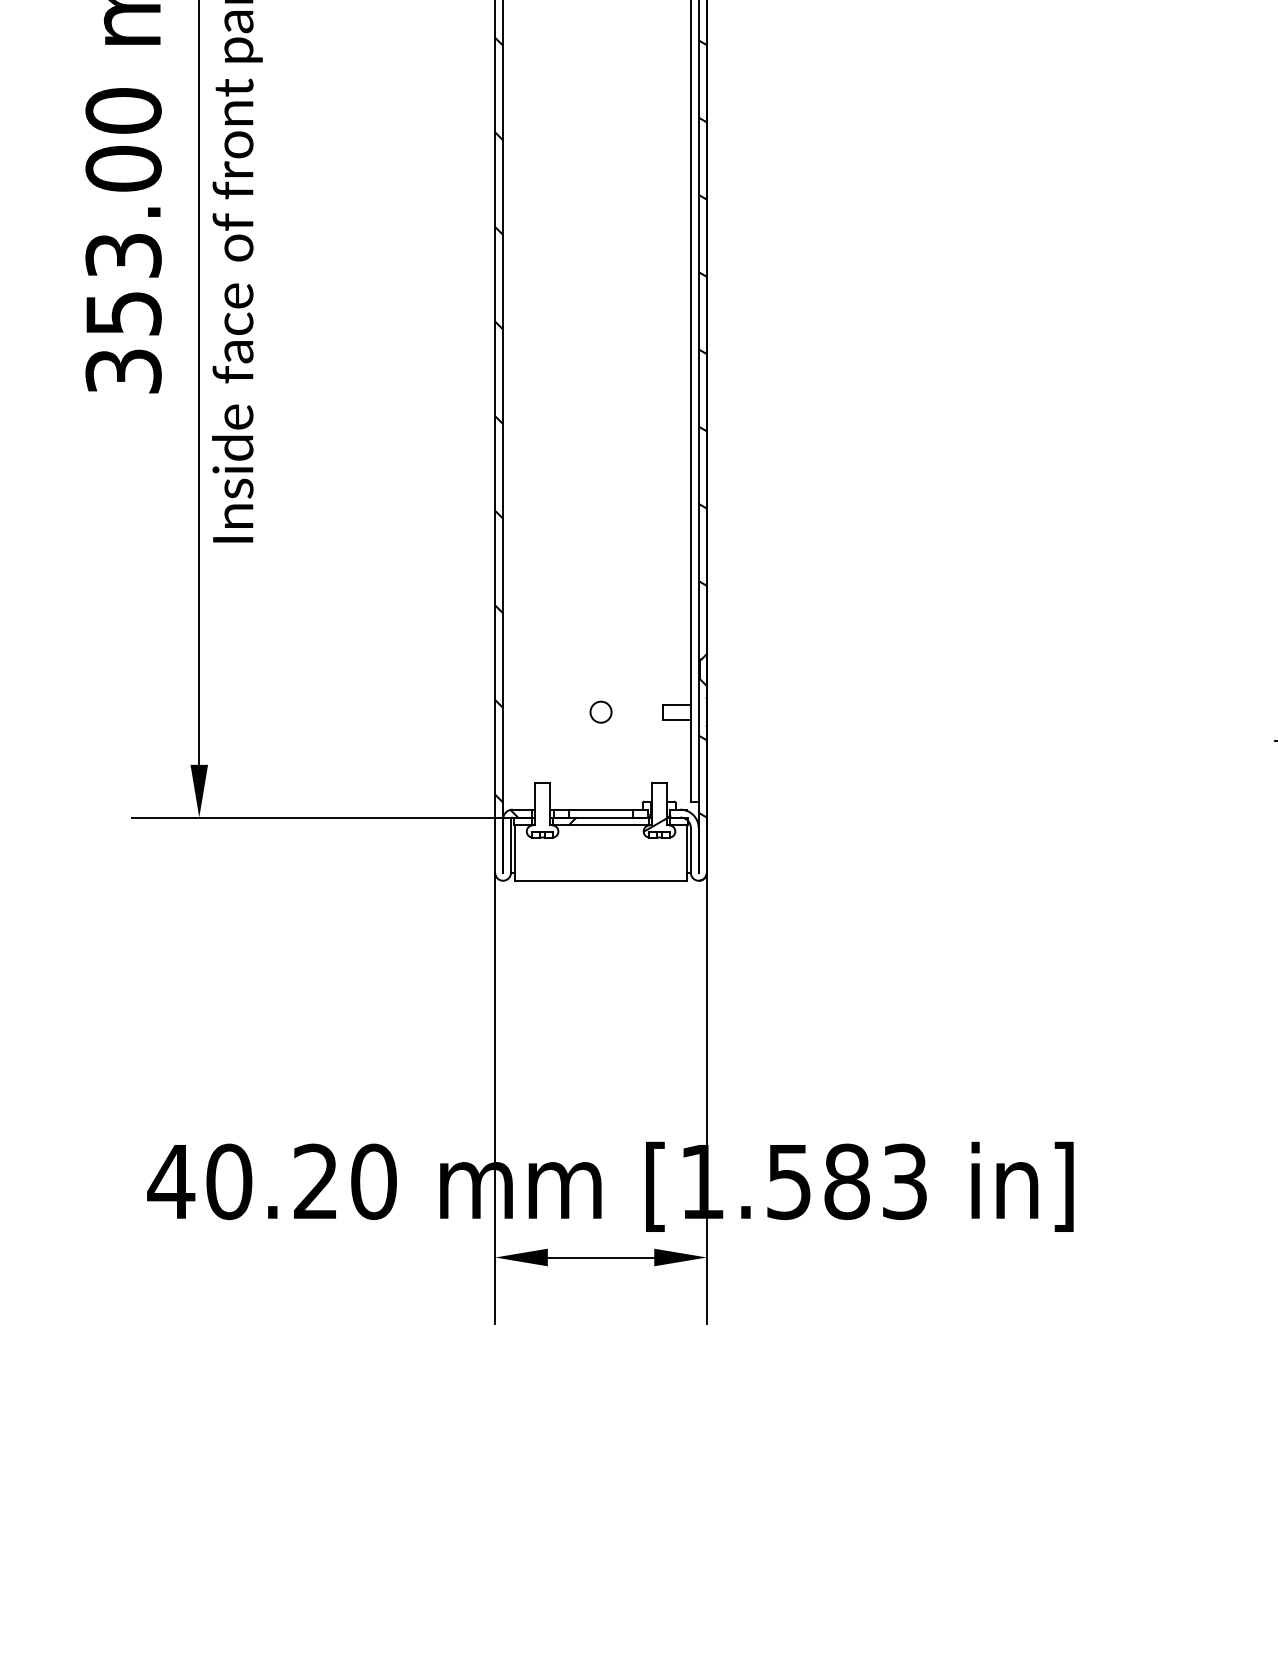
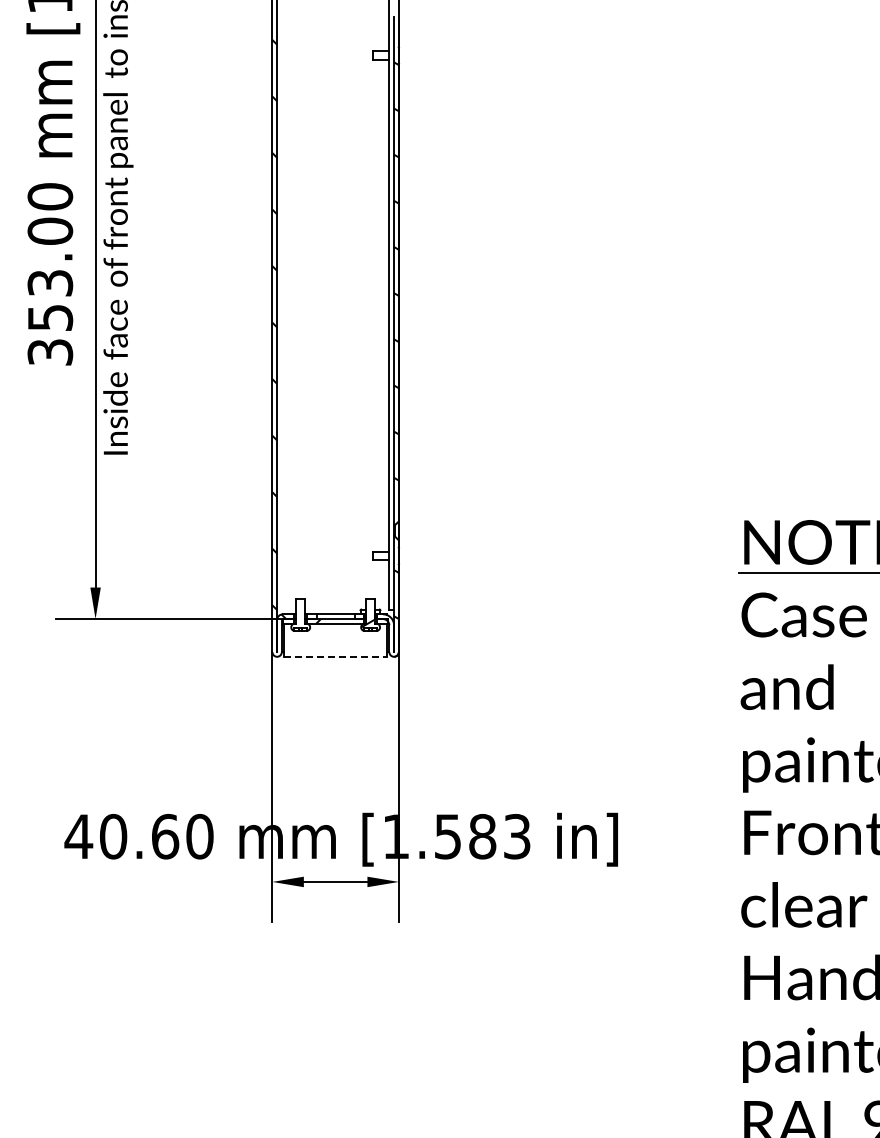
circle: (600, 711) -> (335, 555), removed
line: (602, 880) -> (336, 656), solid -> dashed
text: (316, 1181) -> (165, 836), 40.20 -> 40.60

